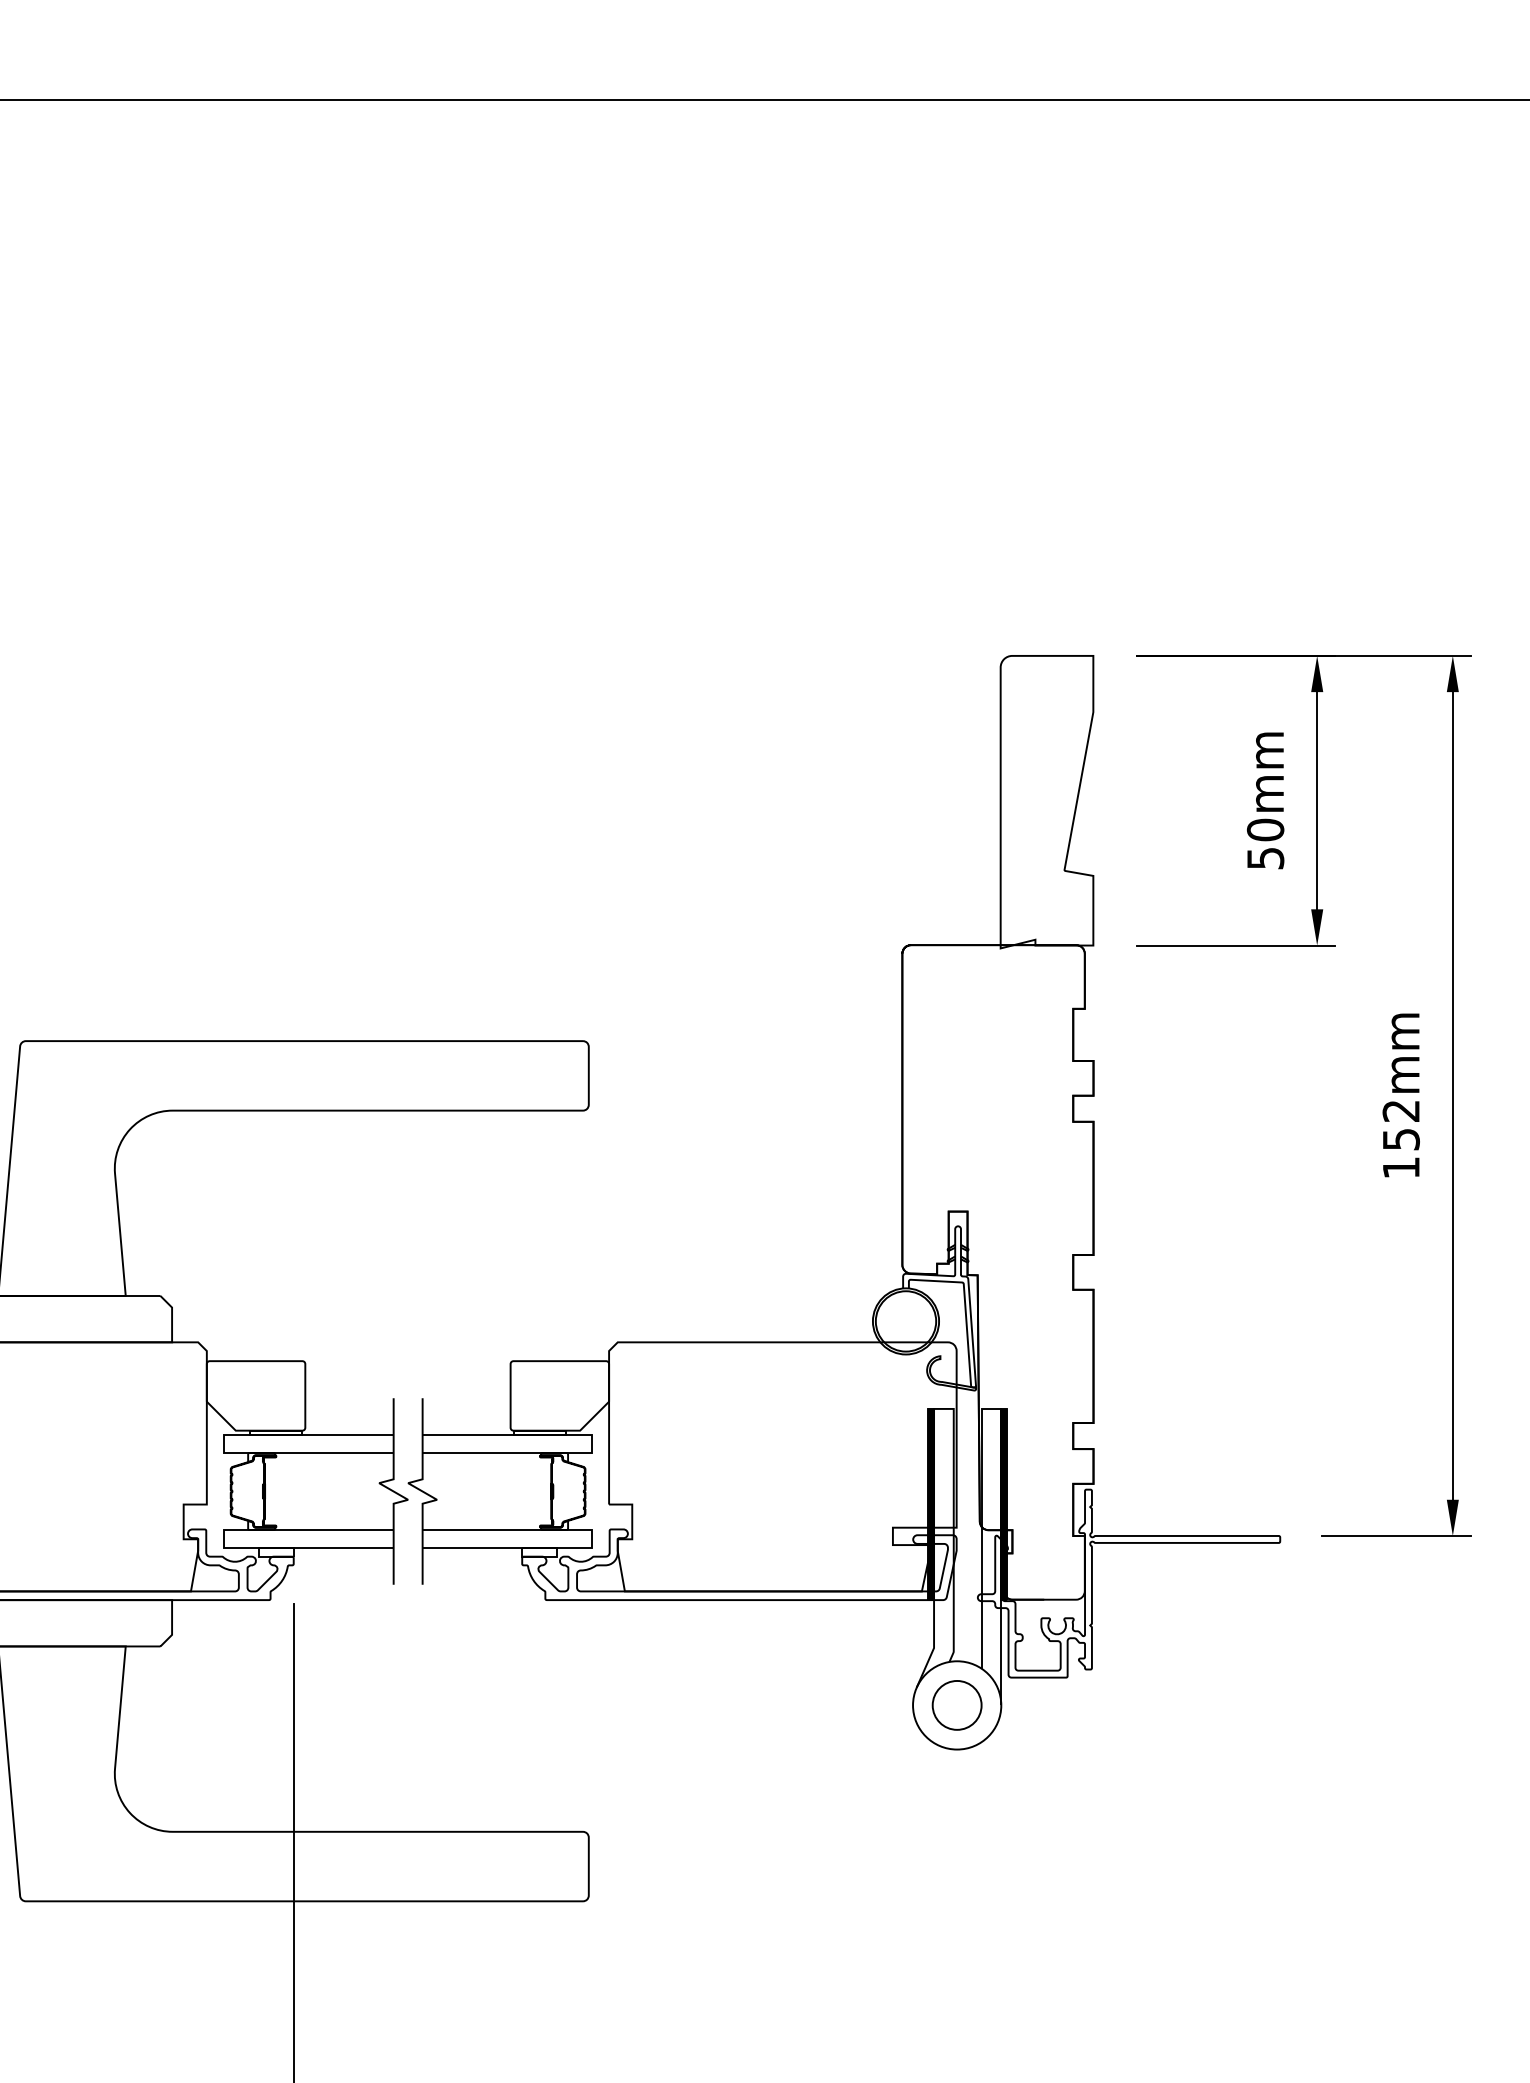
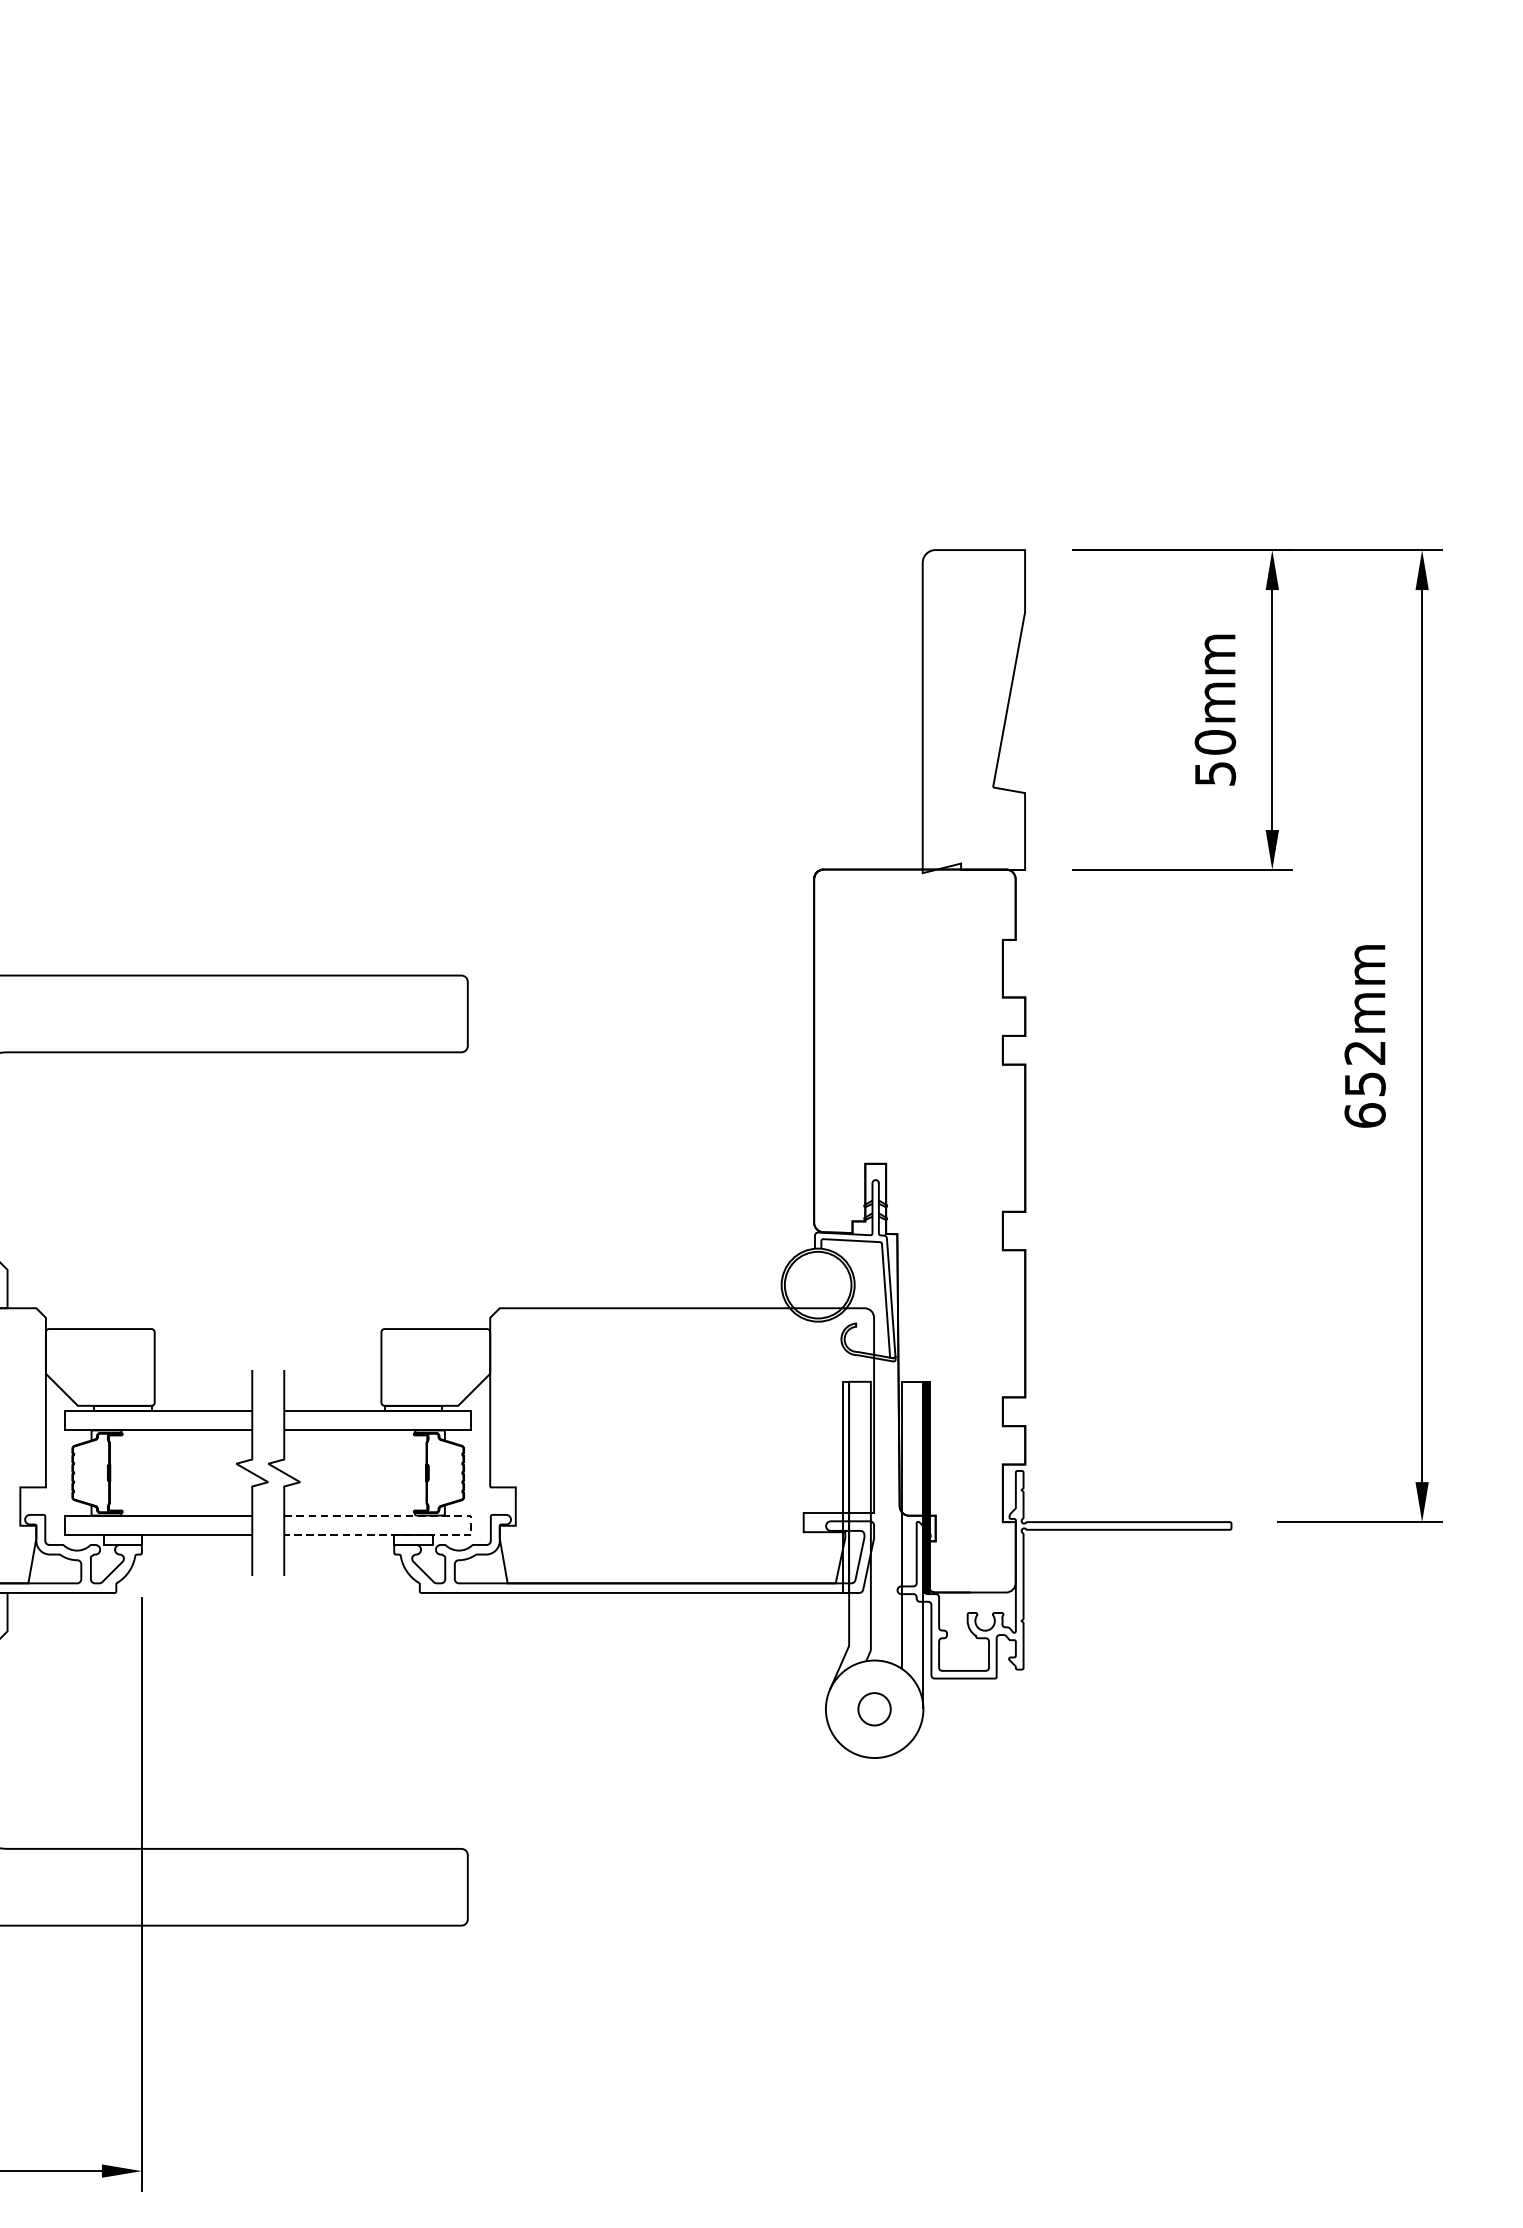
text: (1400, 1167) -> (1364, 1115), 152mm -> 652mm
hatch: (931, 1504) -> (846, 1487), removed
line: (592, 1539) -> (471, 1526), solid -> dashed
circle: (956, 1705) -> (873, 1709), size x0.6

